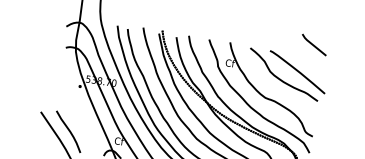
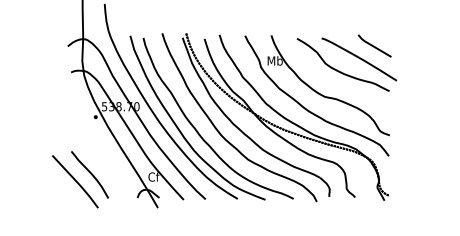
curve: (314, 44) -> (374, 45), moved
text: (229, 62) -> (274, 60), Cf -> Mb

